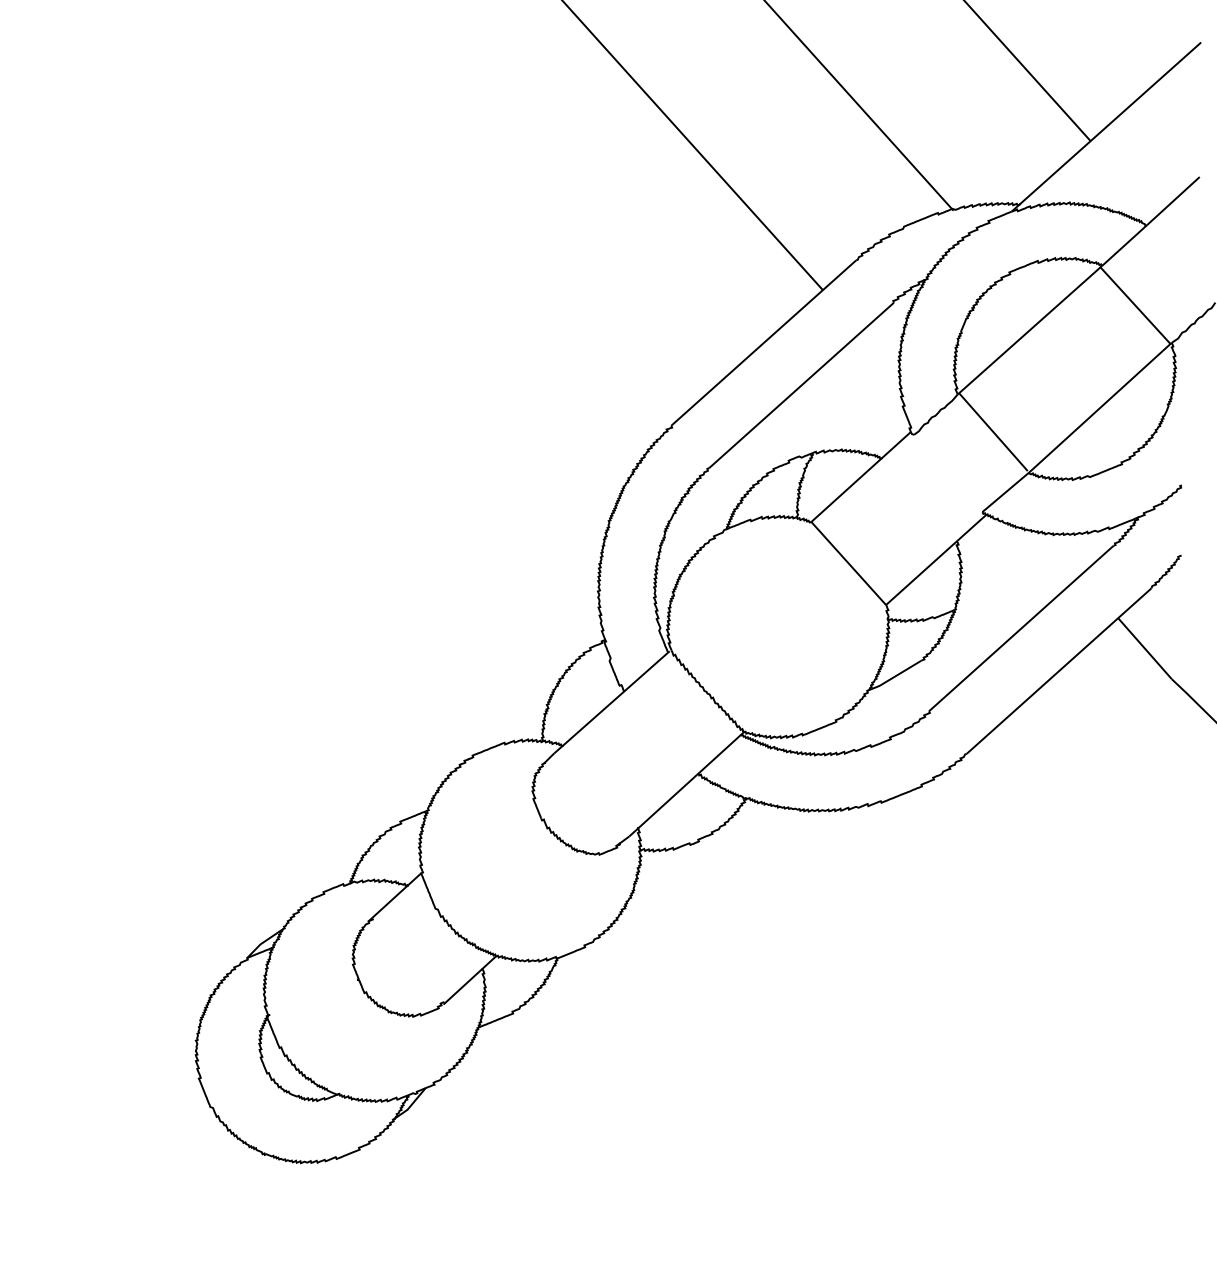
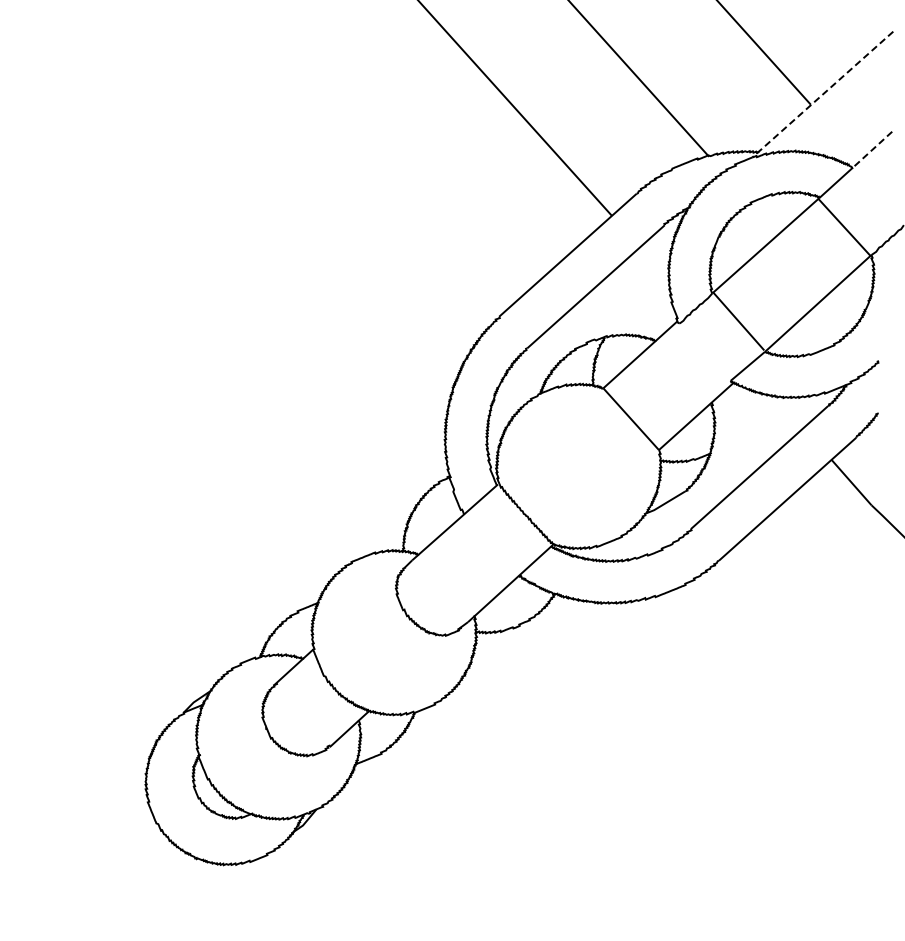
line: (1105, 126) -> (822, 94), solid -> dashed
line: (1173, 200) -> (872, 149), solid -> dashed

